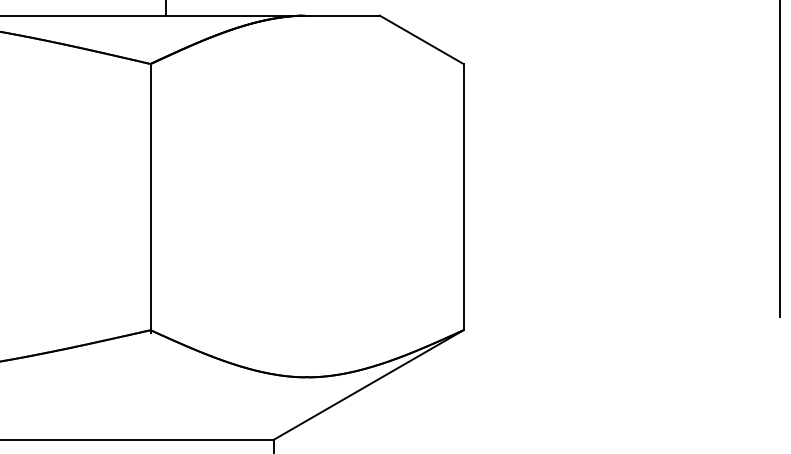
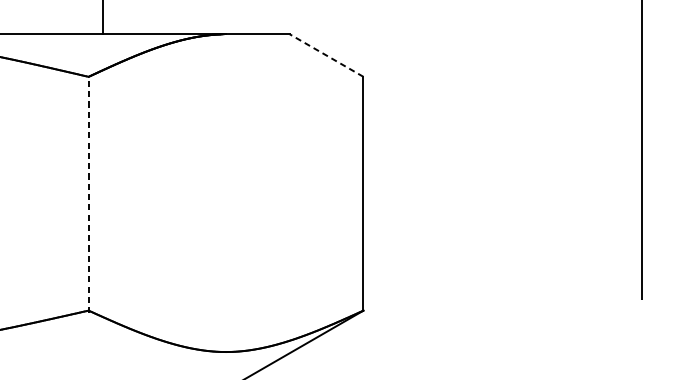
line: (421, 39) -> (326, 55), solid -> dashed
line: (150, 198) -> (88, 194), solid -> dashed

